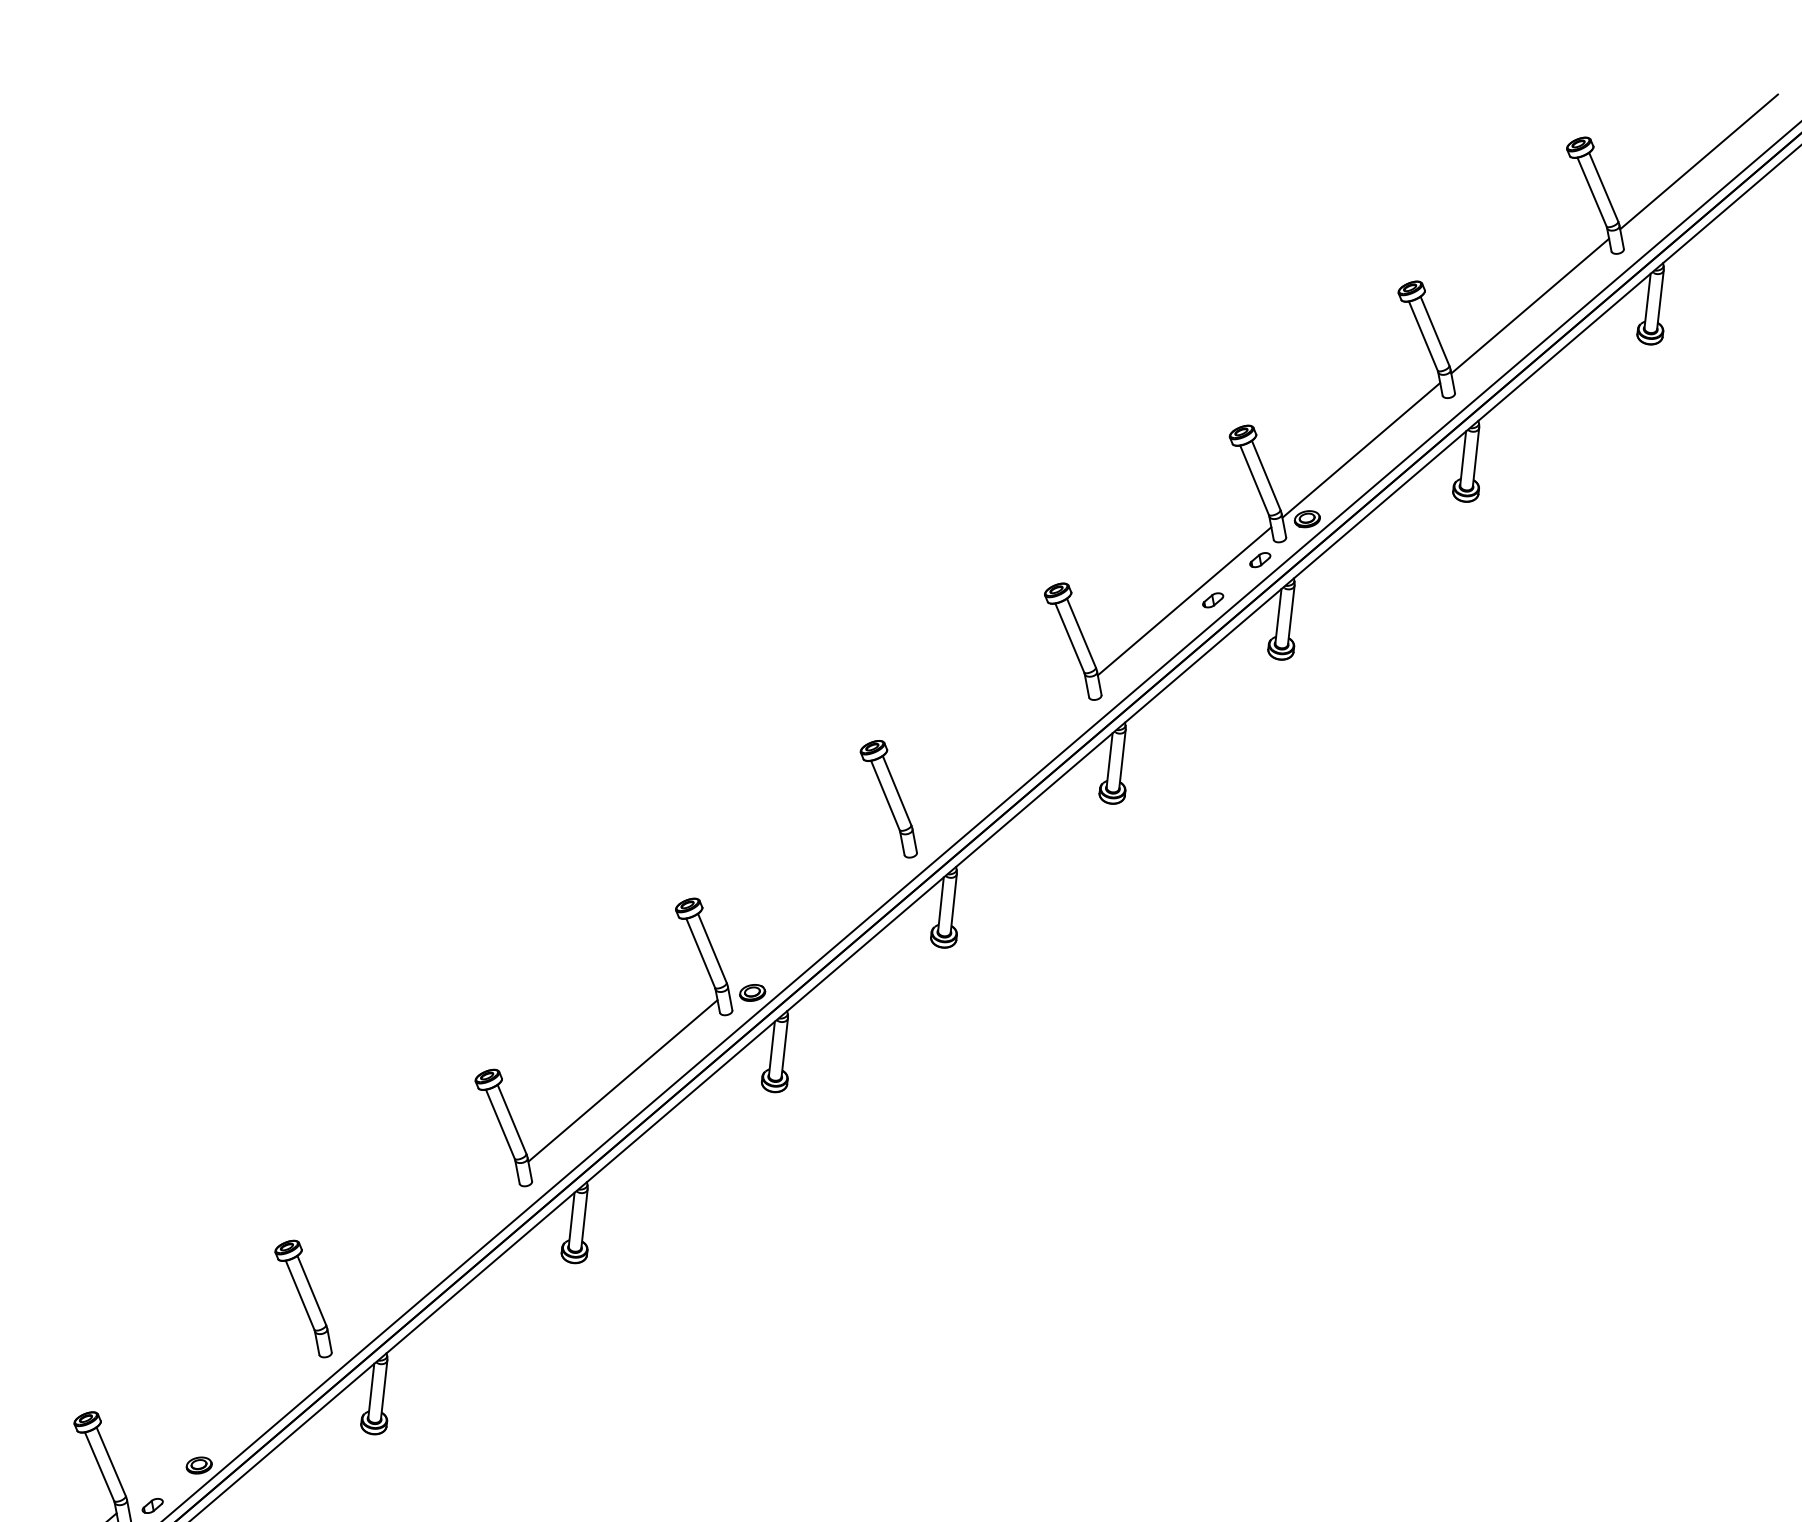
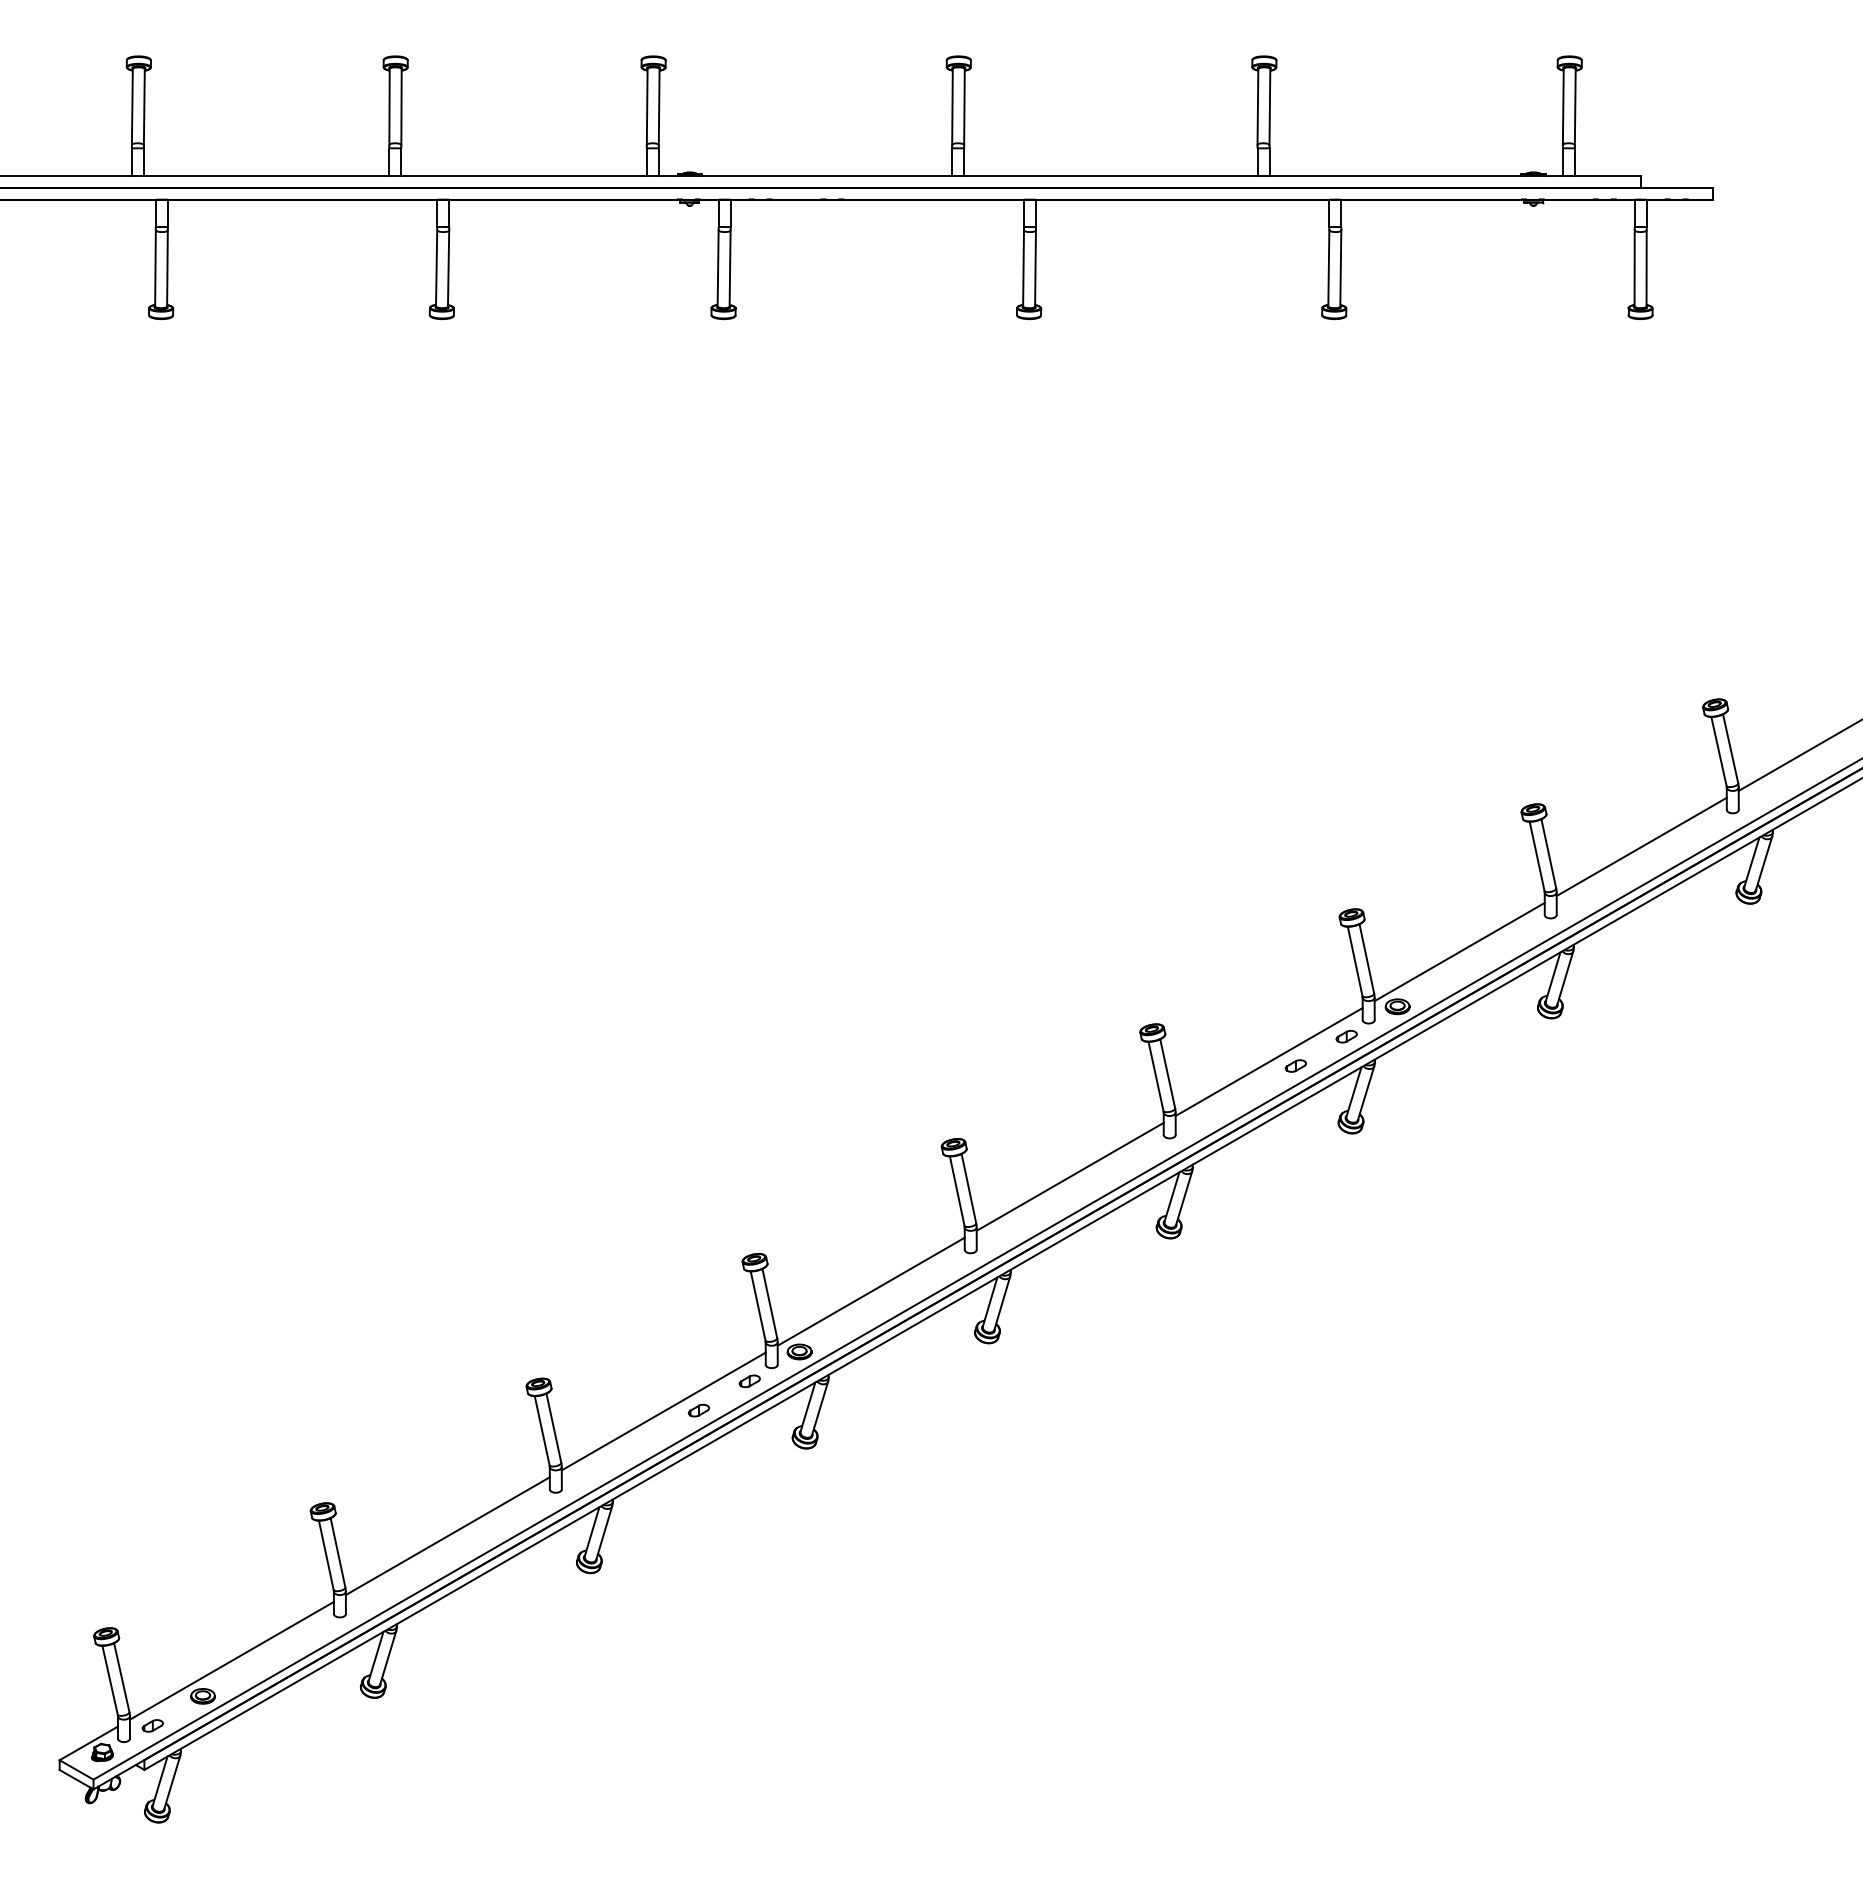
line: (999, 758) -> (1069, 1176), added
line: (814, 916) -> (870, 1291), added
part: (706, 1033) -> (749, 1381), added
part: (658, 1073) -> (698, 1410), added
line: (422, 1252) -> (447, 1536), added
line: (221, 1422) -> (231, 1660), added

